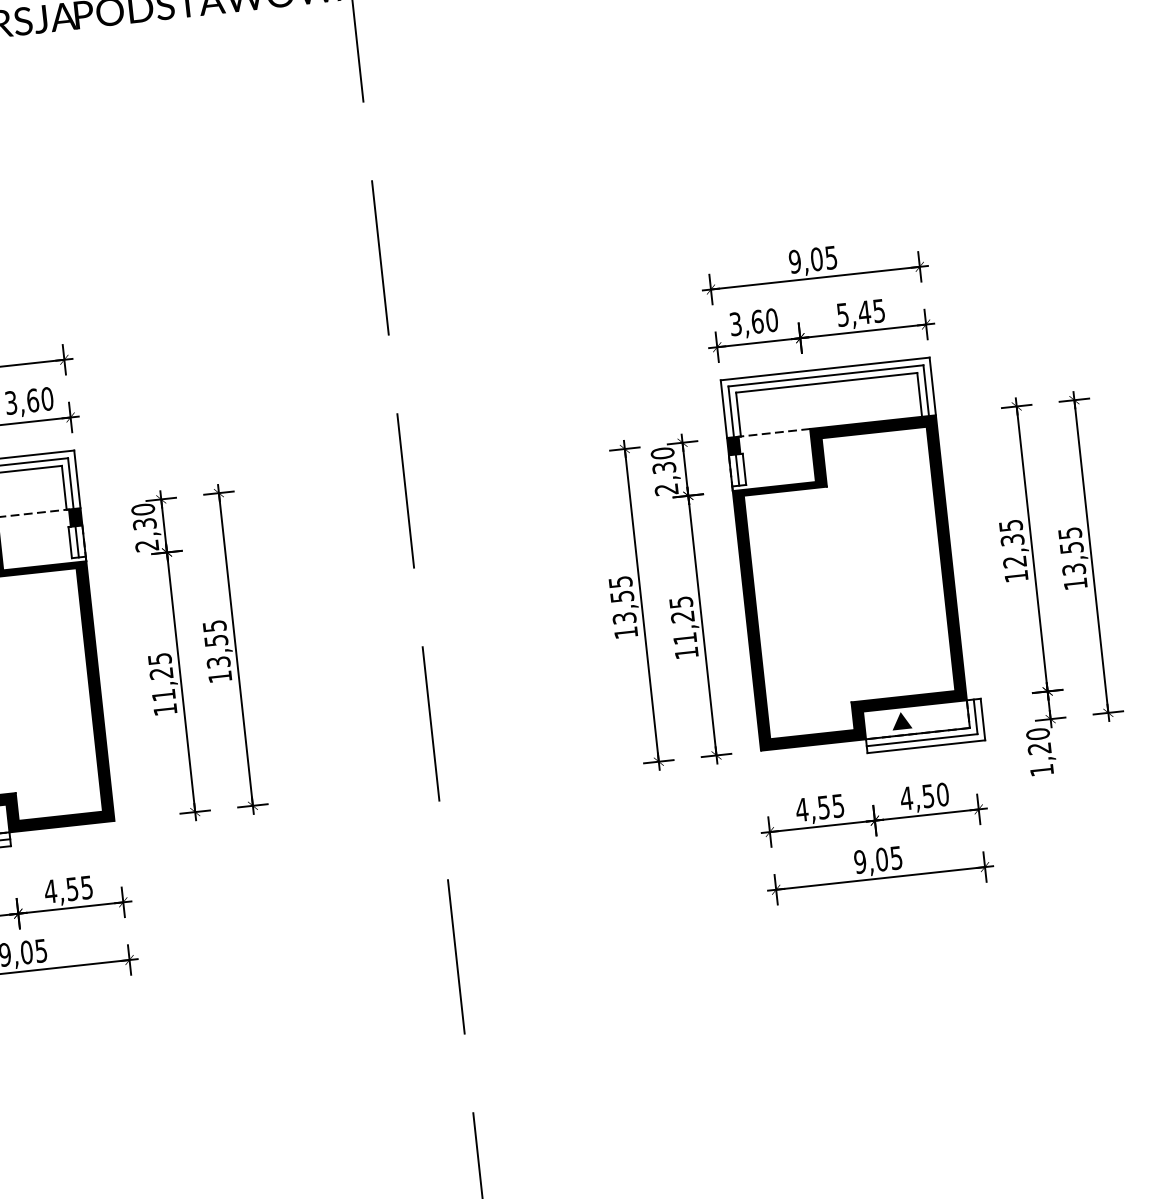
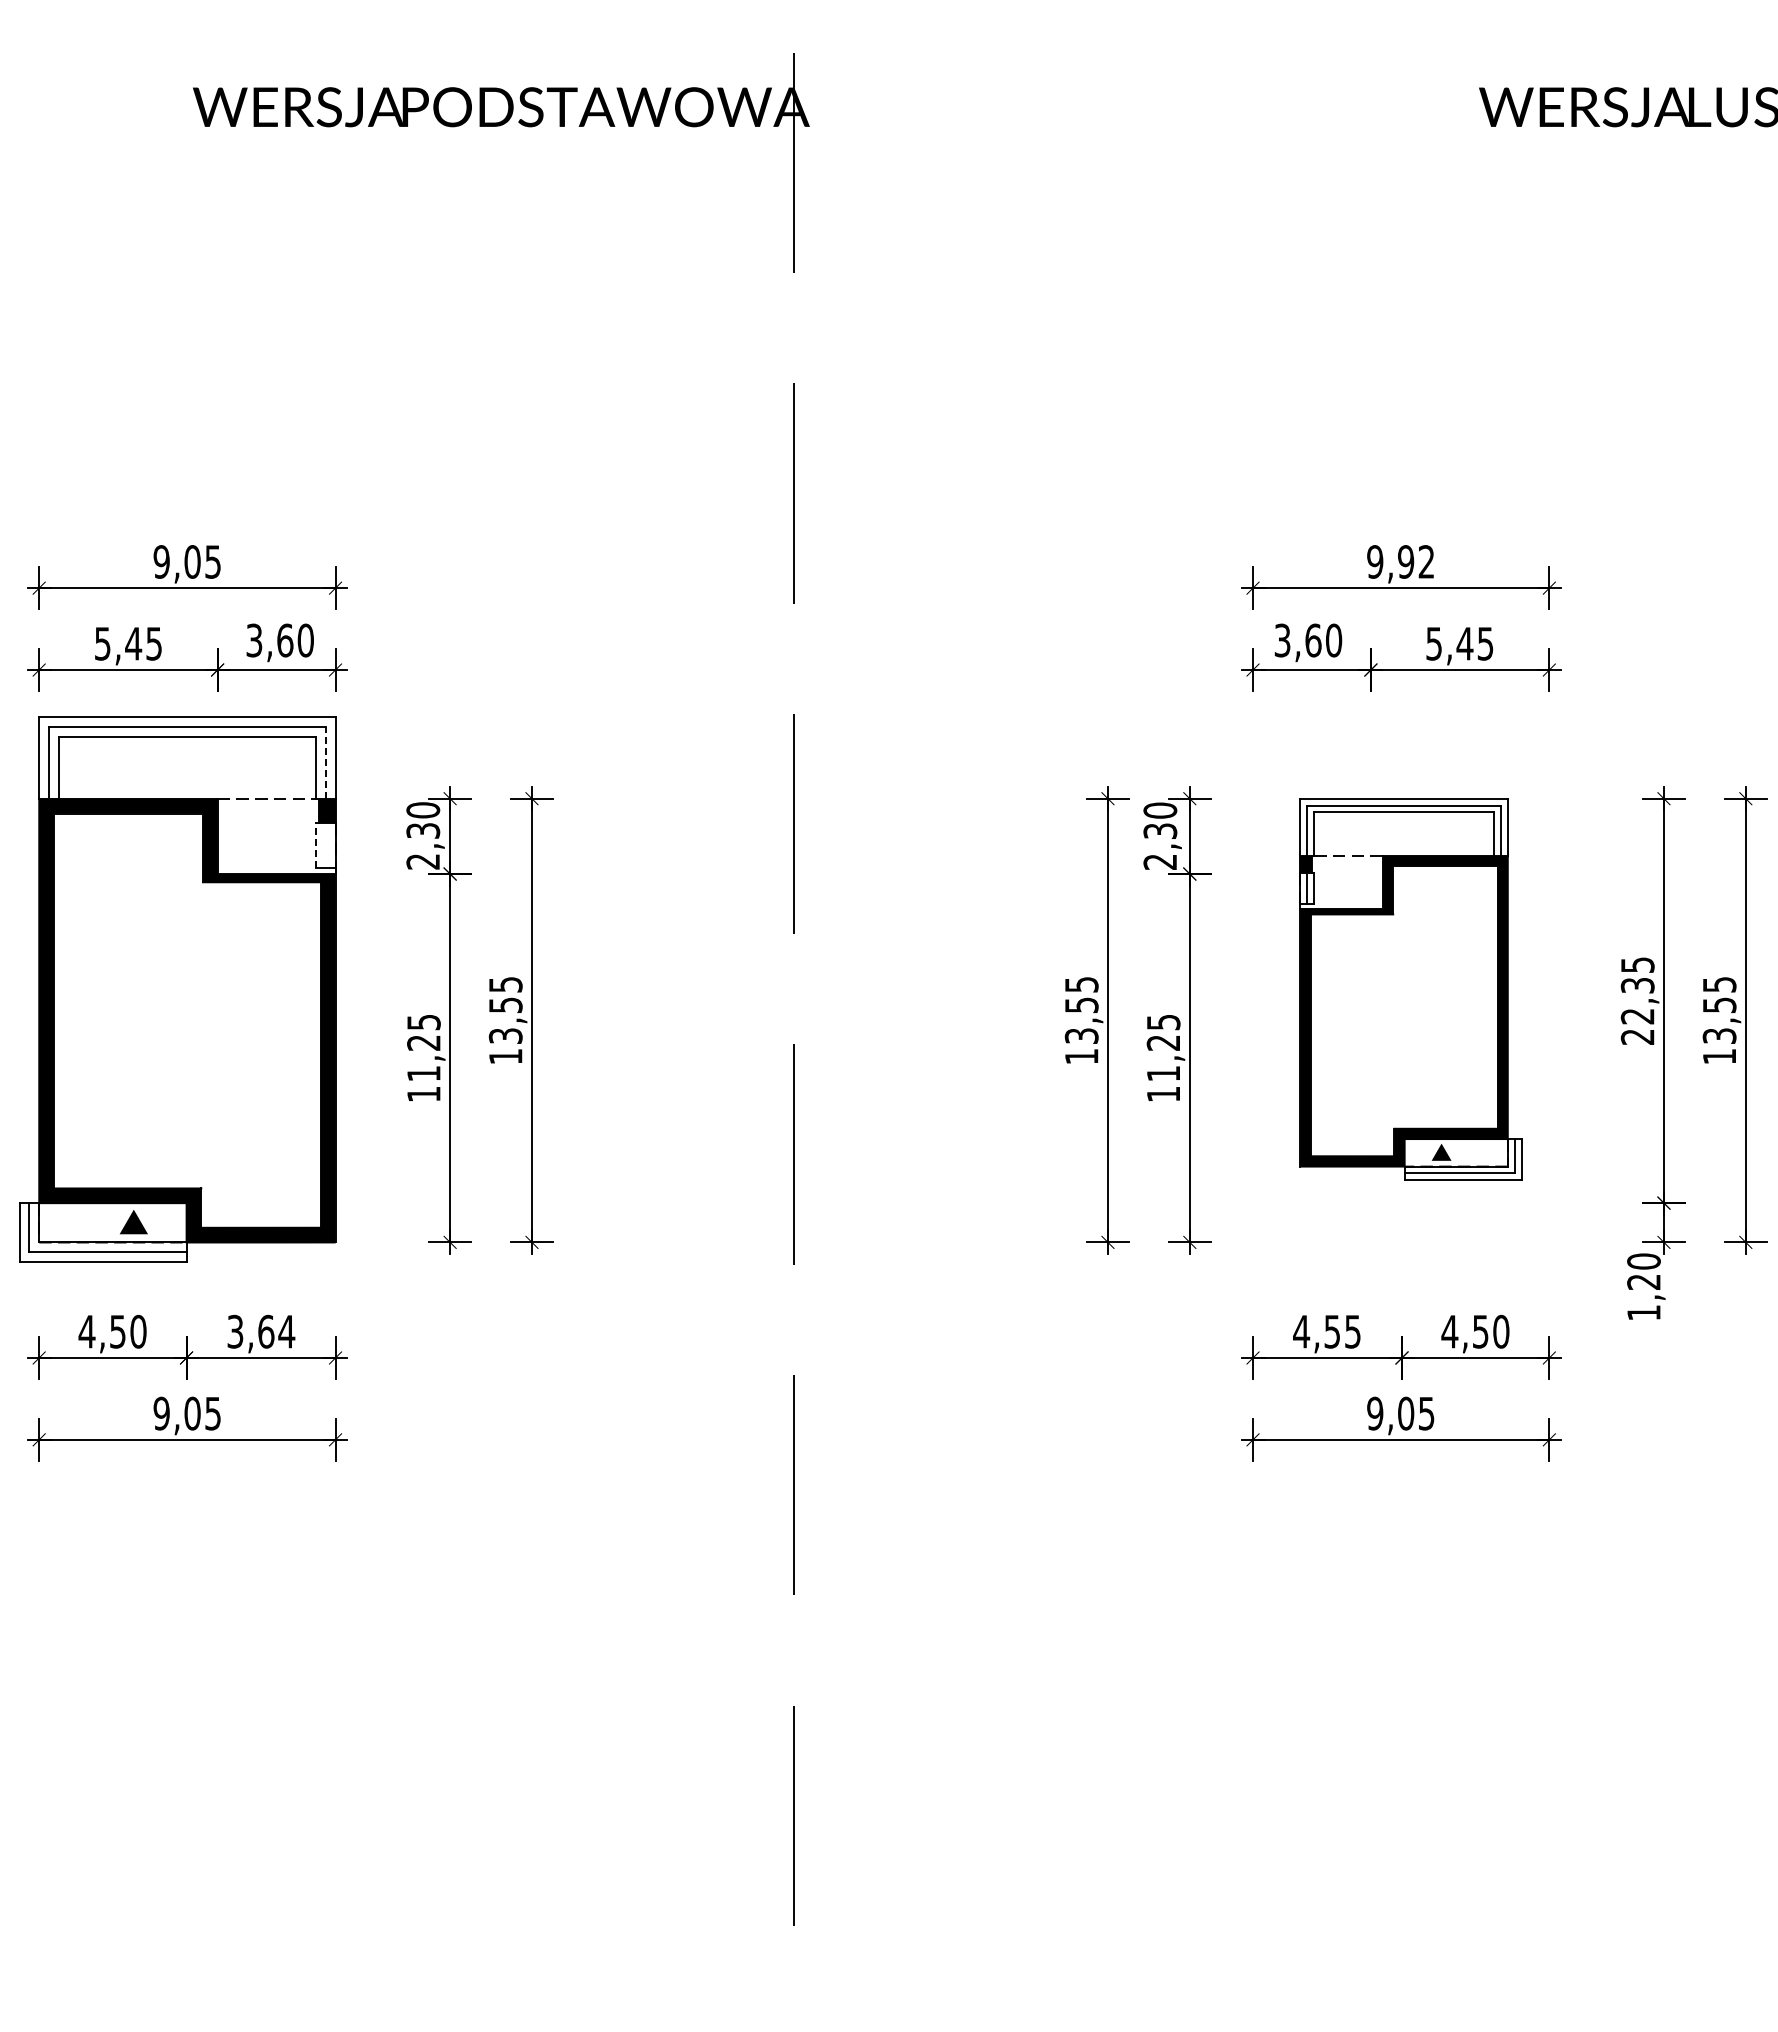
text: (824, 258) -> (1416, 561), 9,05 -> 9,92
line: (70, 483) -> (325, 762), solid -> dashed
line: (69, 541) -> (315, 844), solid -> dashed
line: (77, 541) -> (325, 845), removed
part: (852, 560) -> (1410, 989), size x0.7
text: (1016, 576) -> (1637, 1036), 12,35 -> 22,35
text: (68, 889) -> (260, 1331), 4,55 -> 3,64

